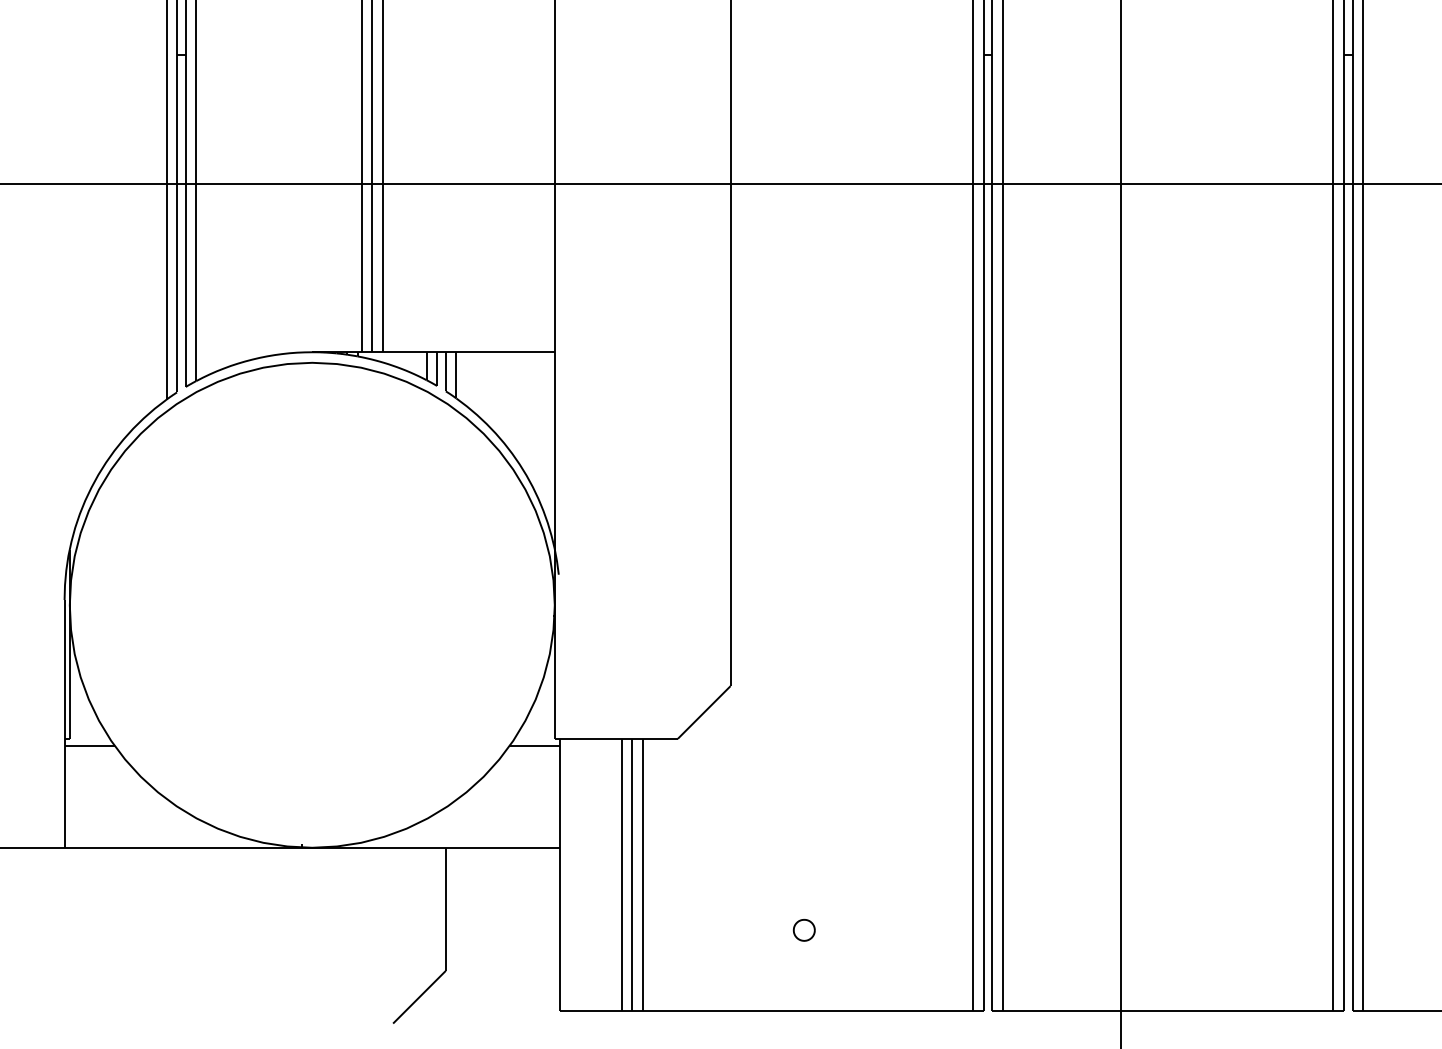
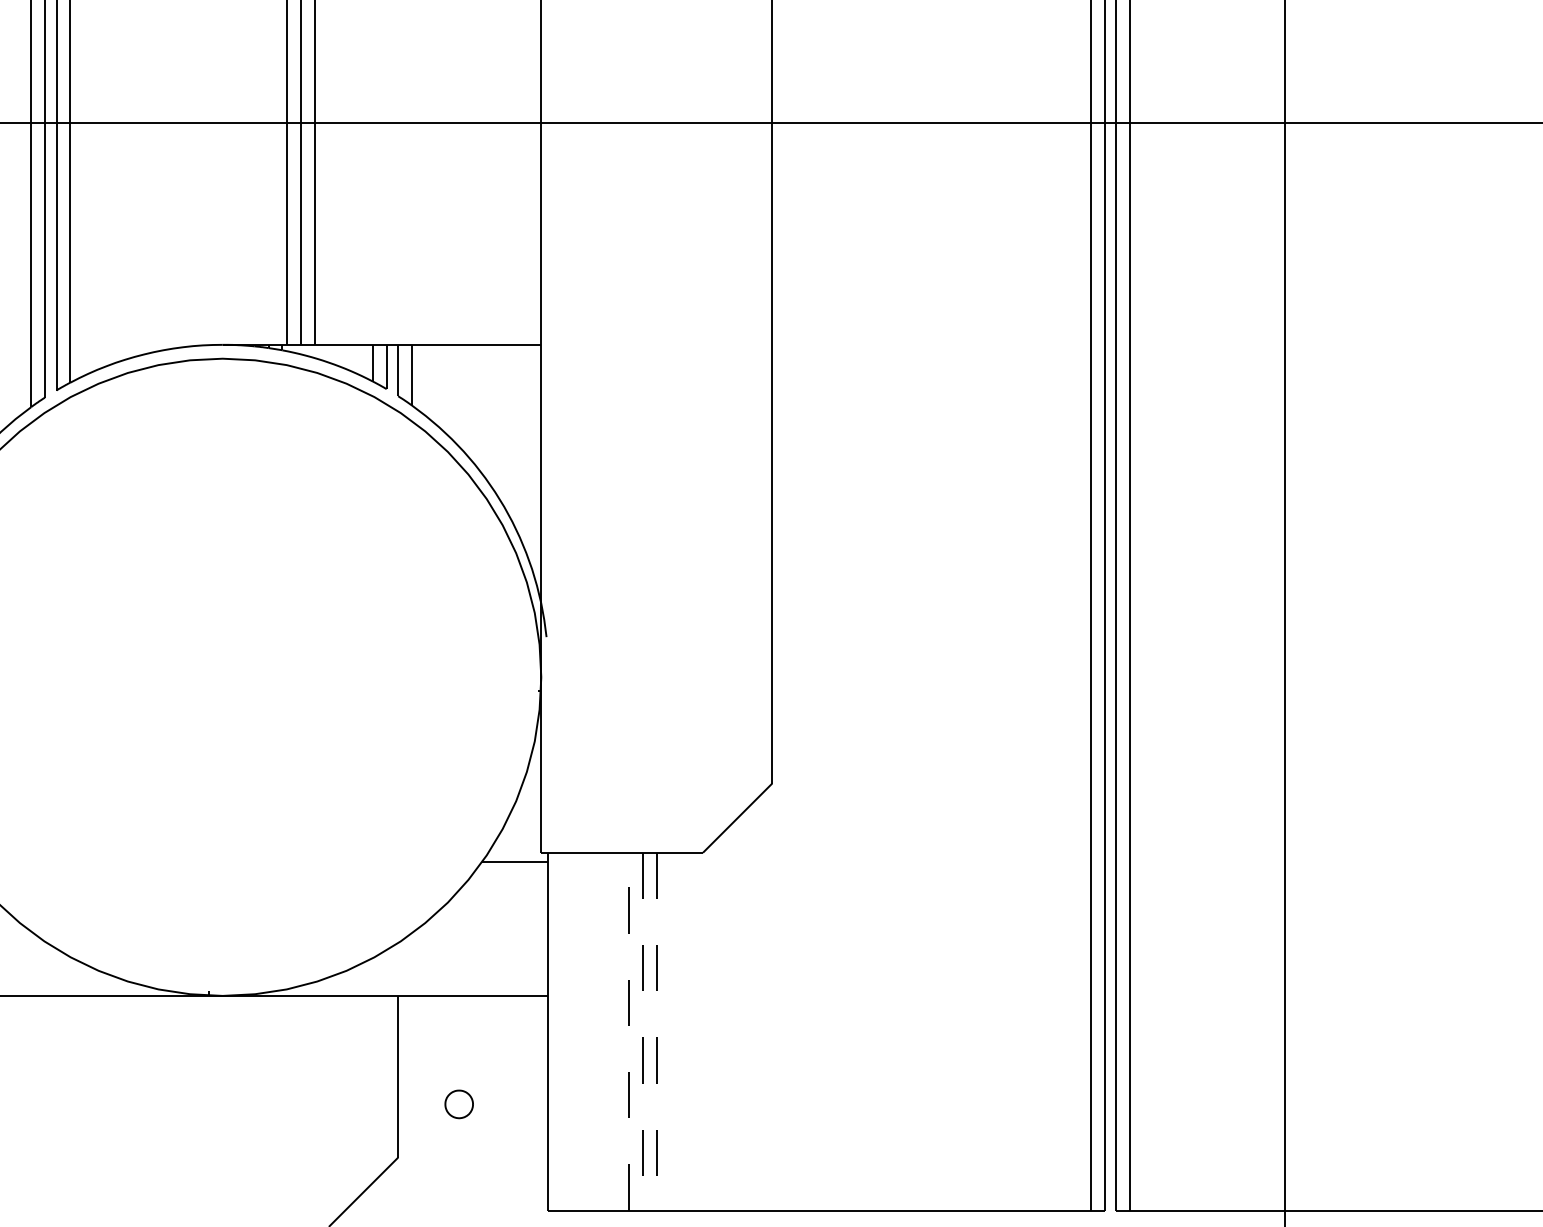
line: (621, 874) -> (628, 1031), solid -> dashed
line: (632, 875) -> (643, 1032), solid -> dashed
line: (642, 875) -> (656, 1032), solid -> dashed
part: (803, 930) -> (458, 1104), moved

